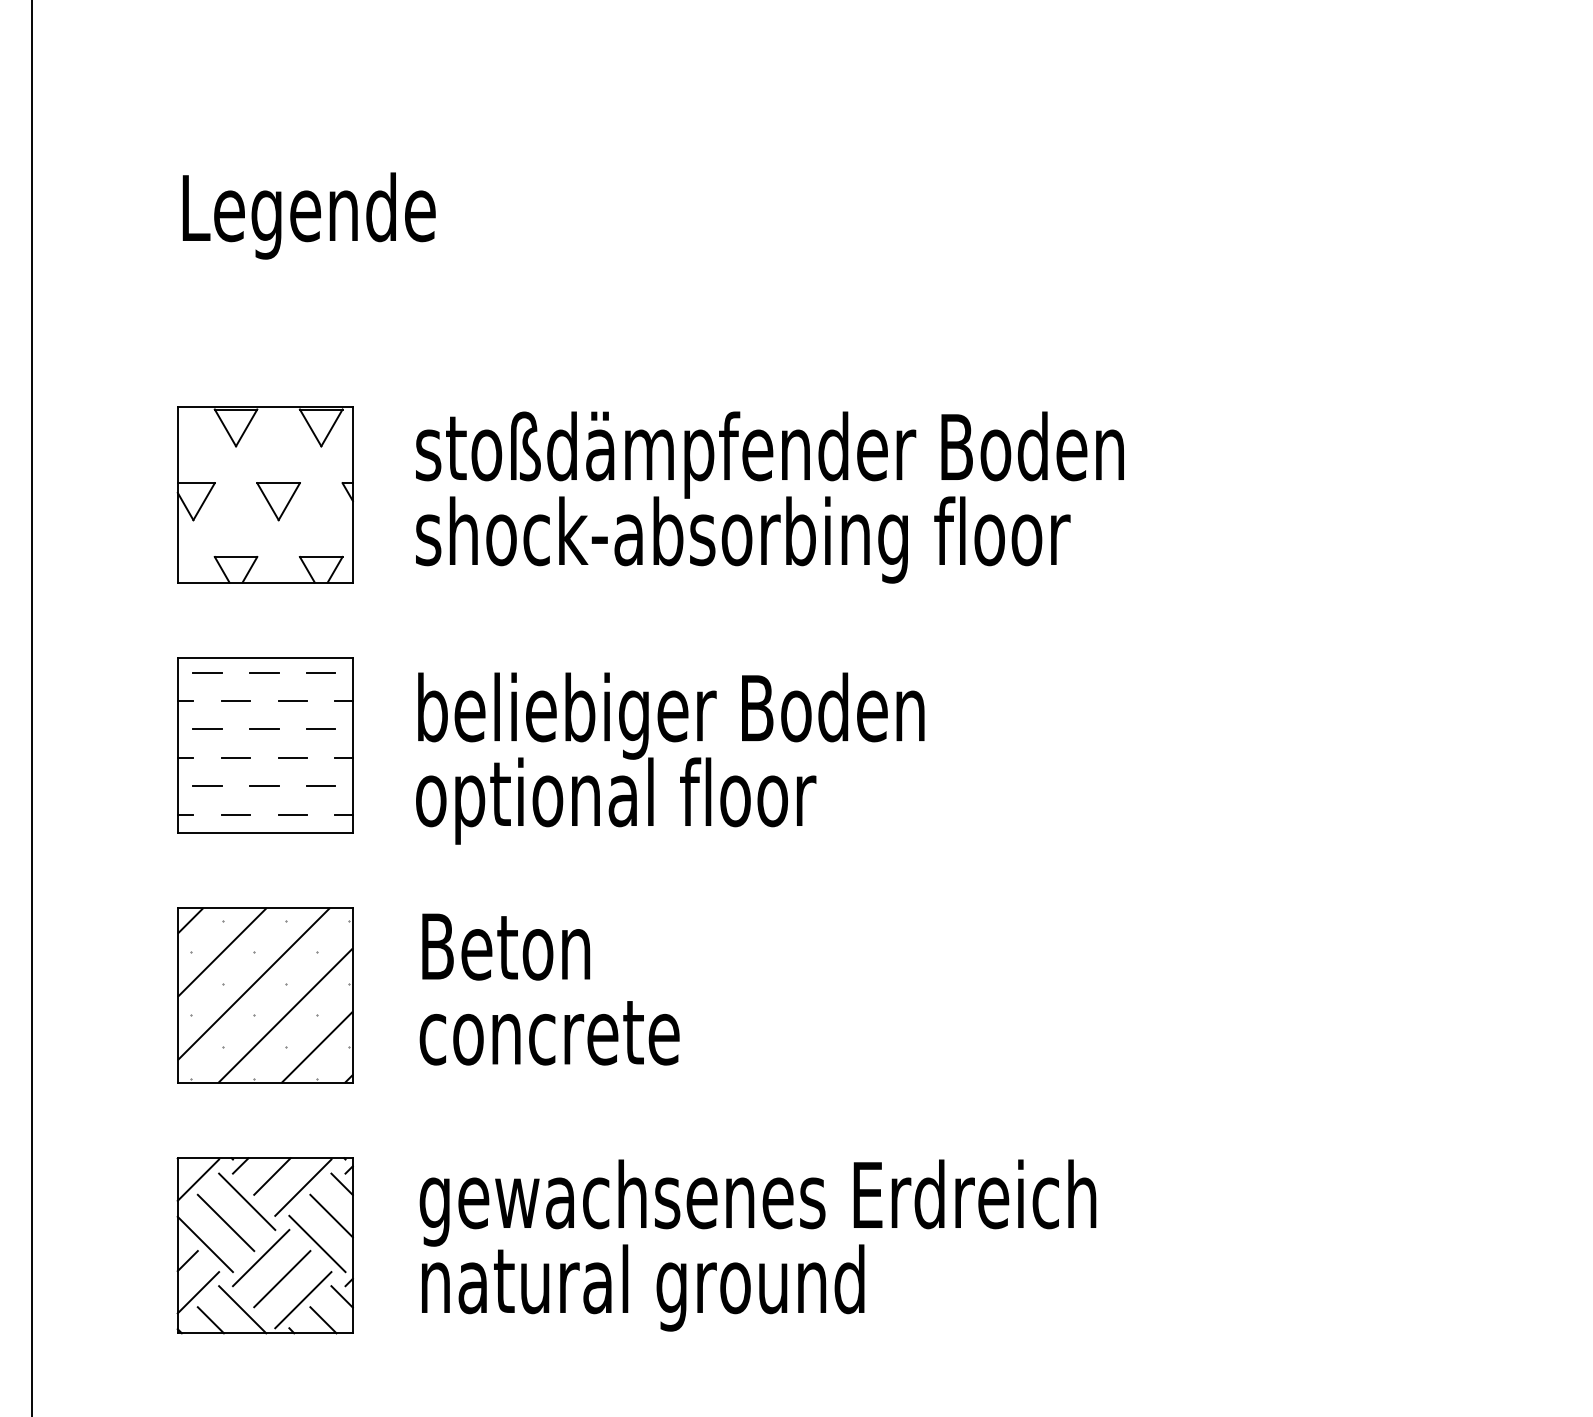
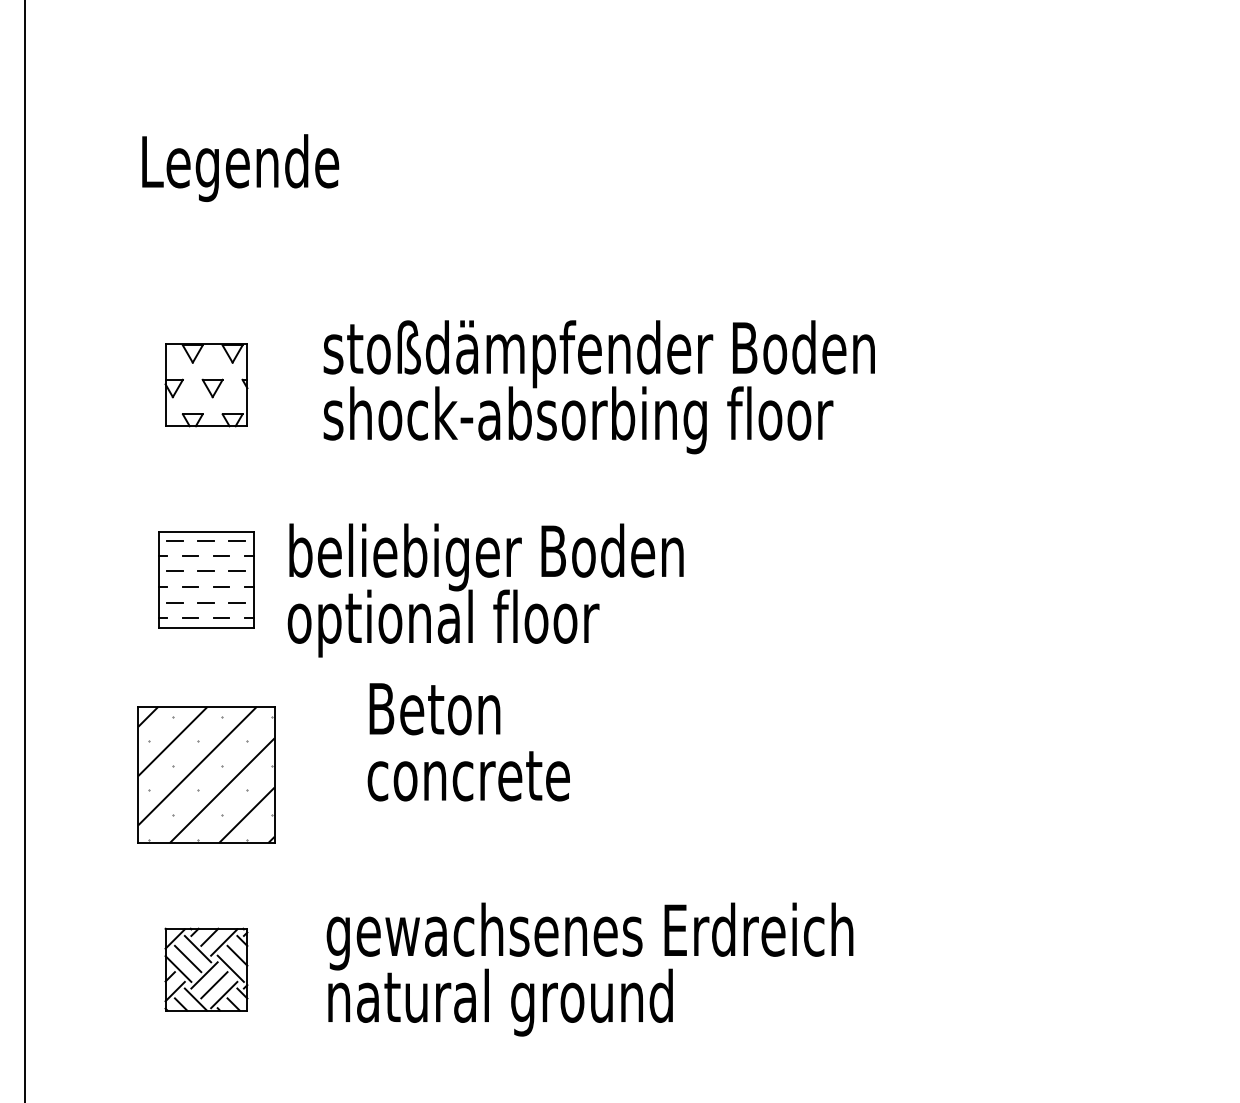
part: (265, 495) -> (206, 385), size x0.6
part: (265, 744) -> (206, 579), size x0.7
text: (669, 758) -> (485, 590), moved
text: (549, 989) -> (468, 742), moved
part: (265, 1245) -> (206, 969), size x0.6

